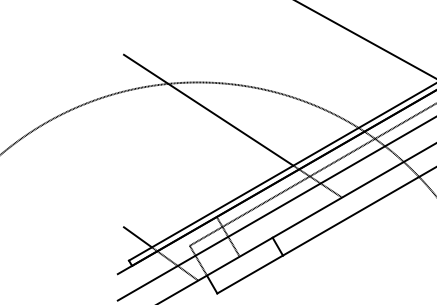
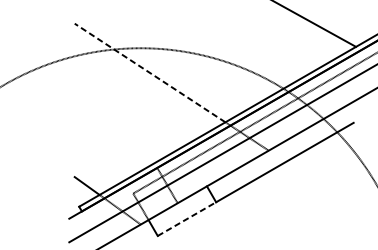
line: (208, 110) -> (149, 73), solid -> dashed
line: (250, 274) -> (187, 219), solid -> dashed

